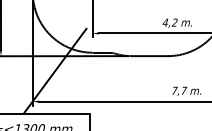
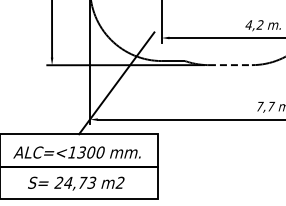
line: (150, 56) -> (230, 65), solid -> dashed

